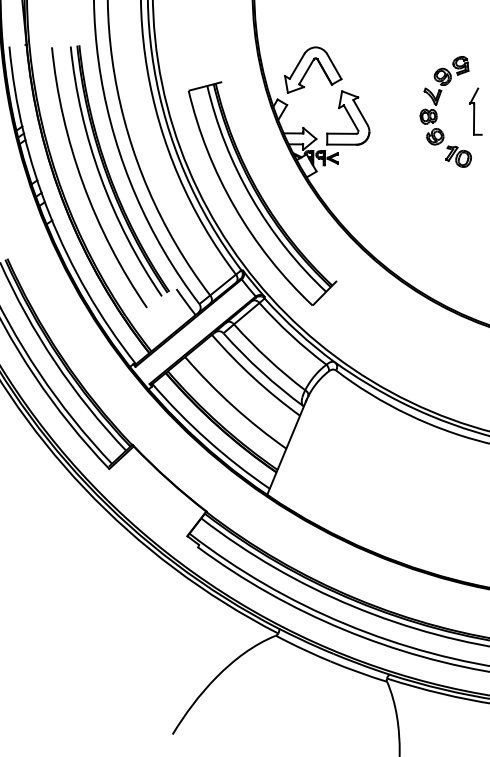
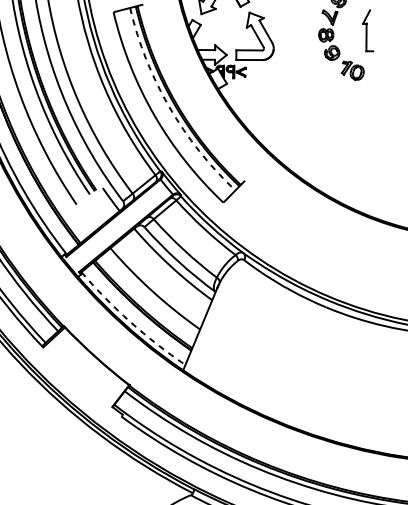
arc: (251, 197) -> (169, 106), solid -> dashed
arc: (207, 440) -> (130, 322), solid -> dashed

